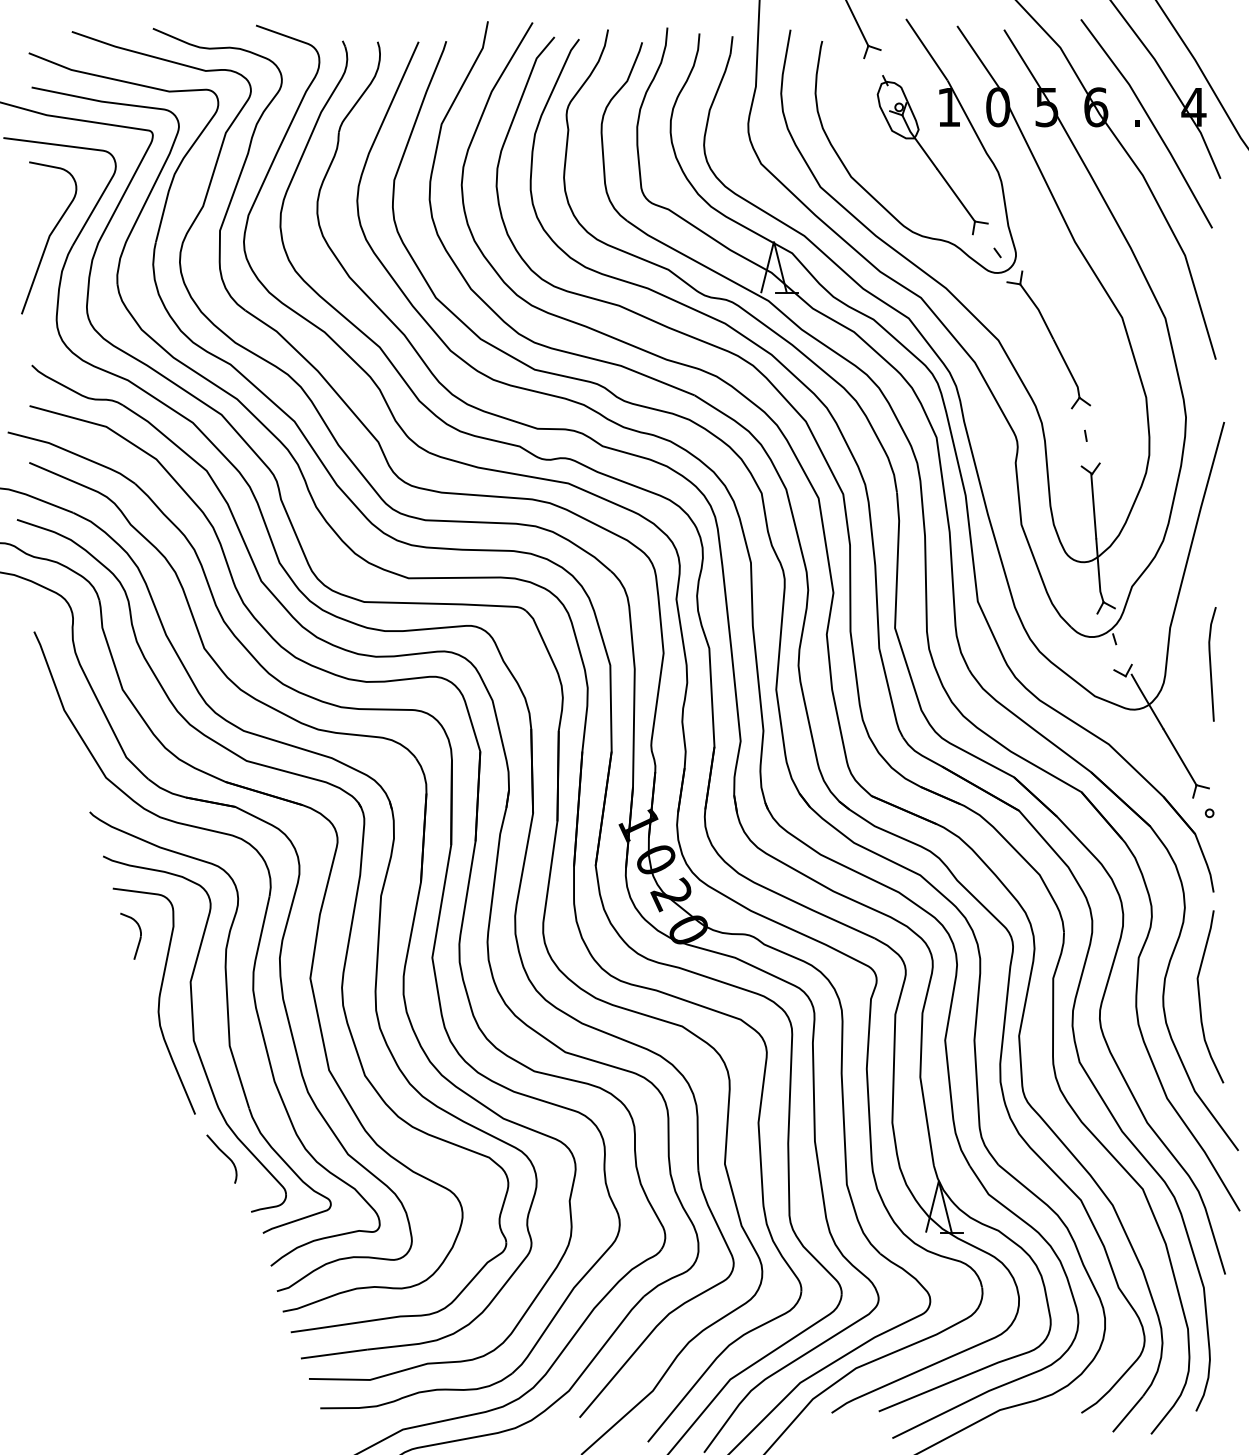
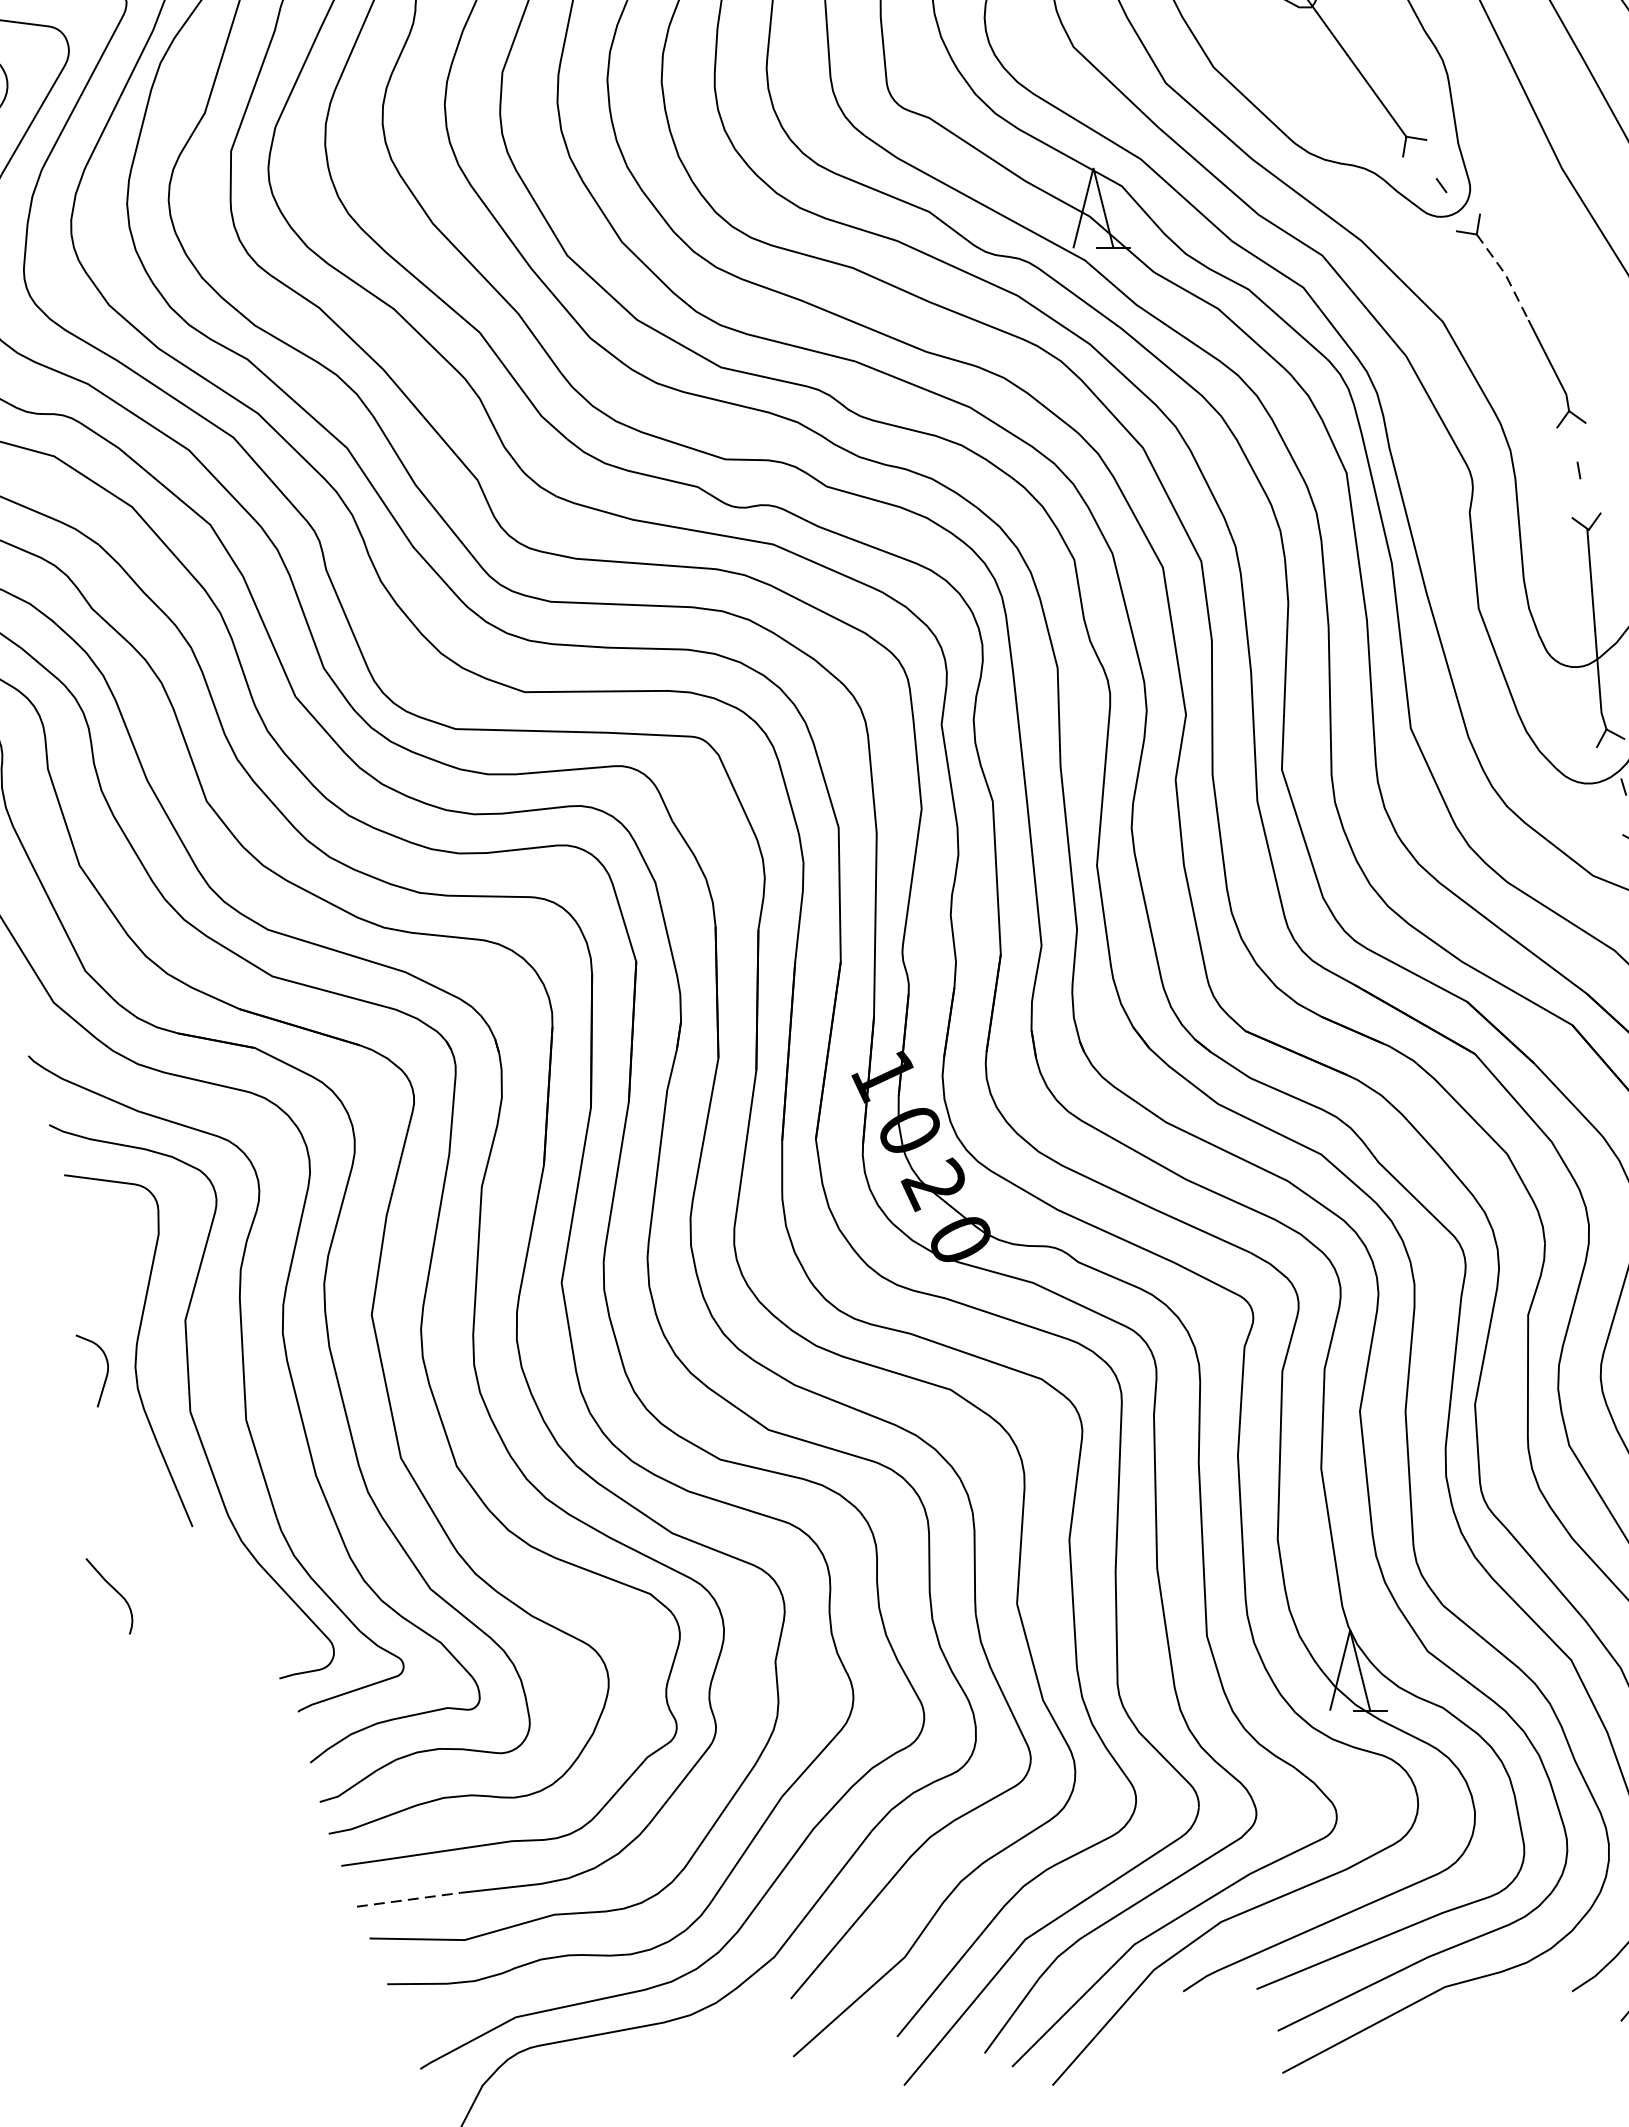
line: (1038, 310) -> (1505, 275), solid -> dashed
part: (139, 937) -> (105, 1372), moved
curve: (224, 1155) -> (113, 1590), moved
line: (334, 1354) -> (409, 1900), solid -> dashed

